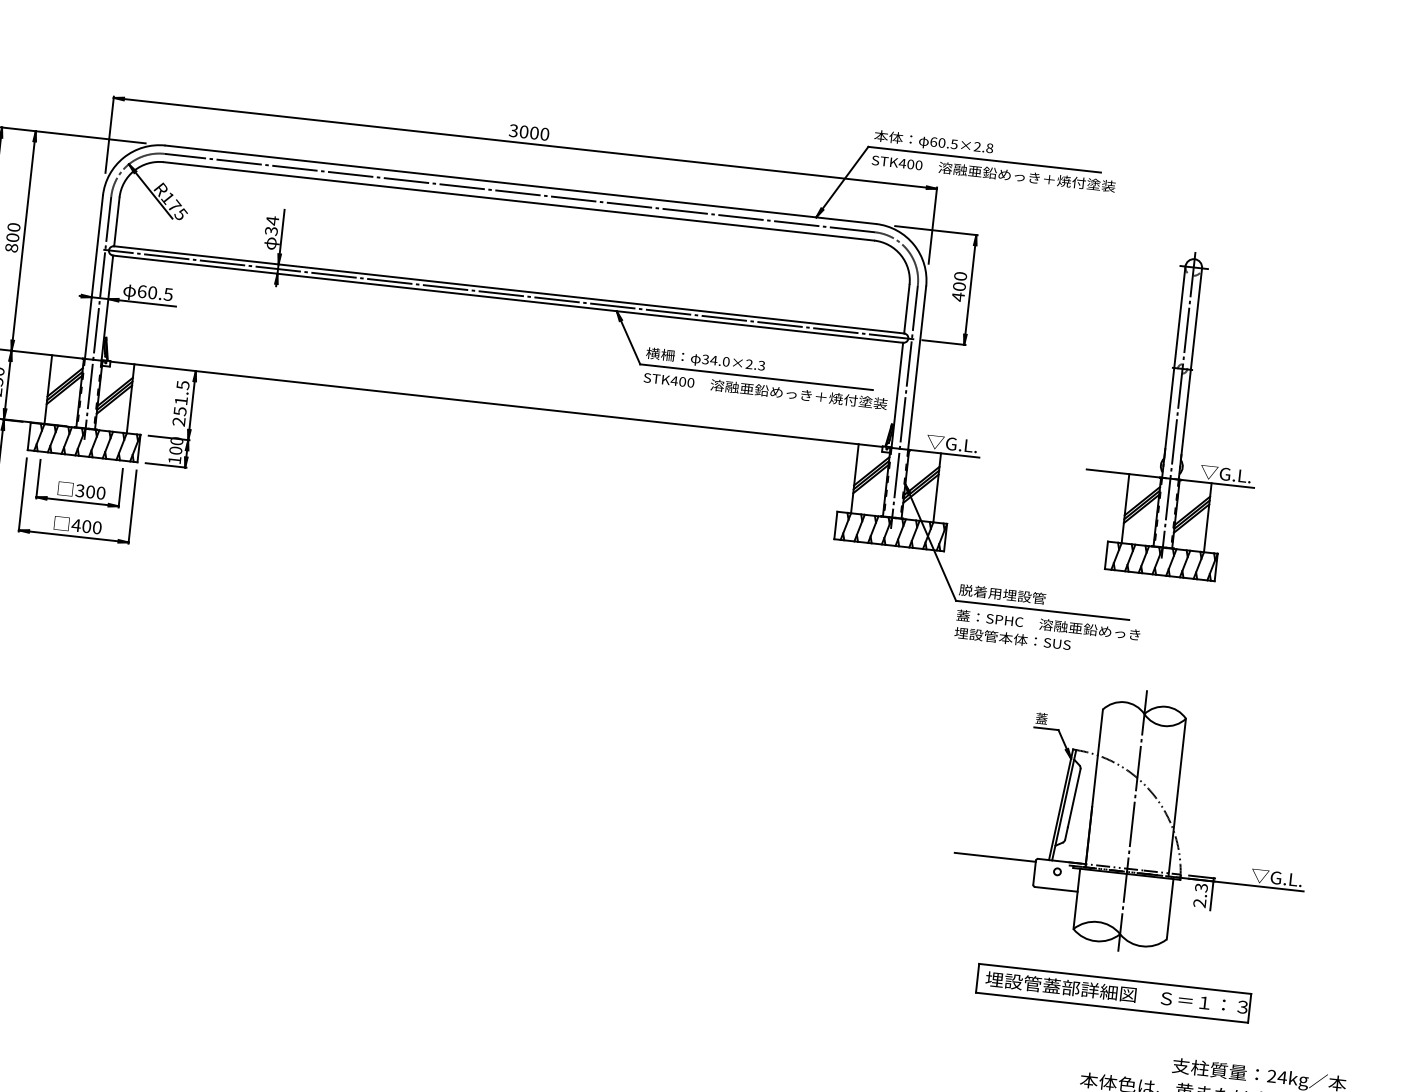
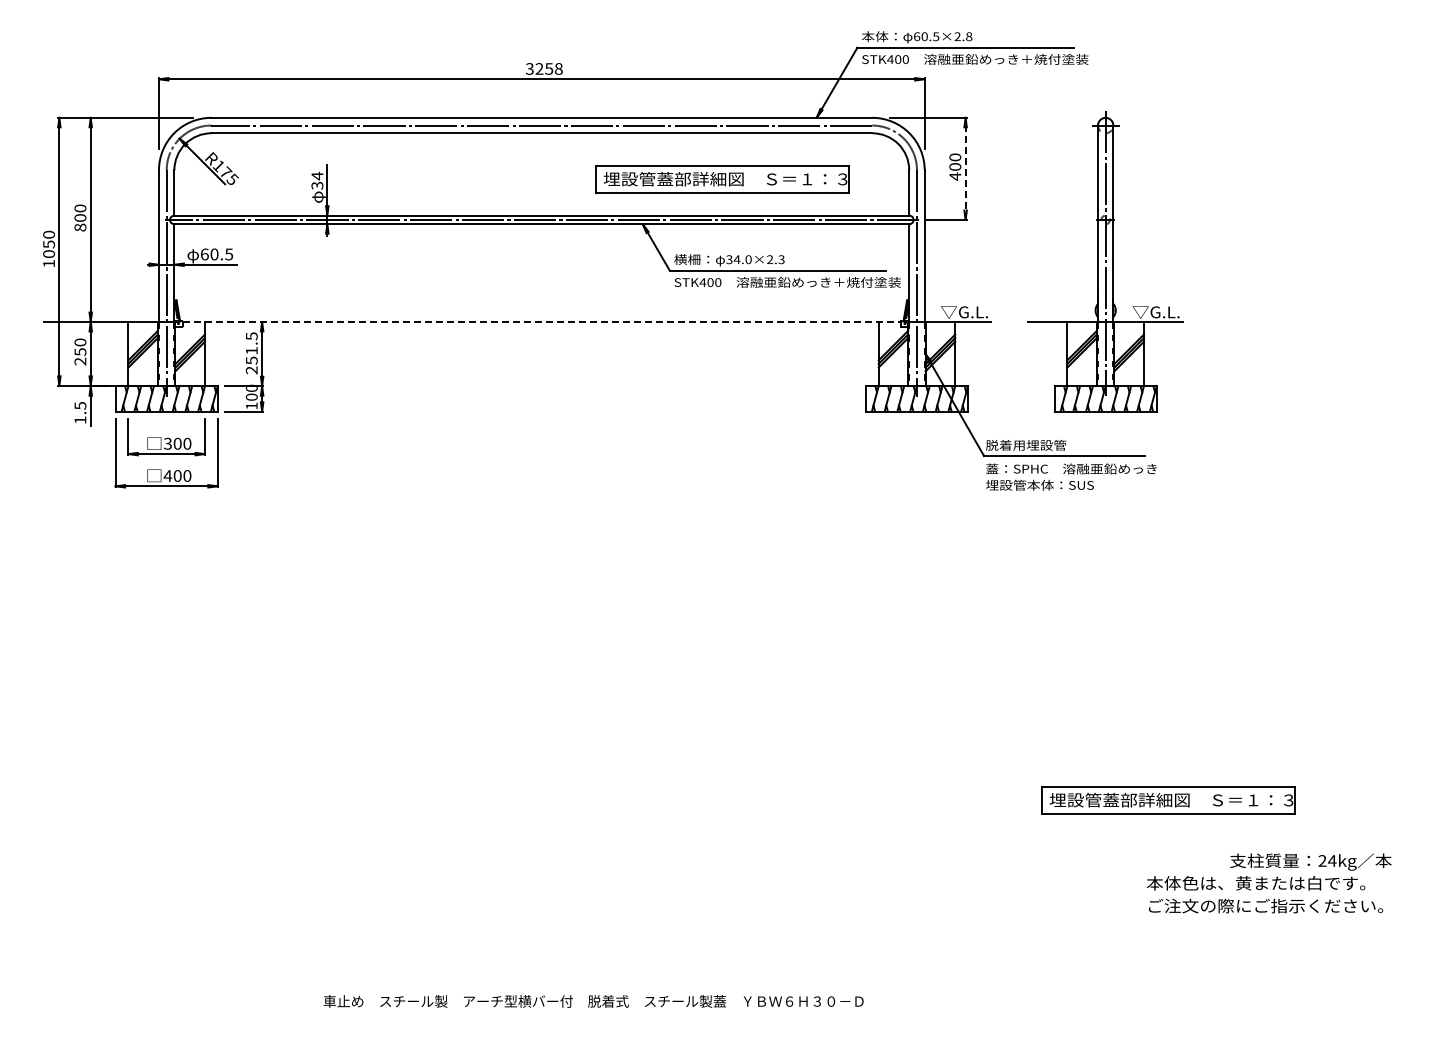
text: (533, 132) -> (548, 68), 3000 -> 3258
part: (707, 272) -> (722, 179), added
line: (970, 289) -> (965, 168), solid -> dashed
line: (497, 404) -> (542, 322), solid -> dashed
part: (1177, 413) -> (1105, 261), moved
part: (1134, 821) -> (1170, 640), removed

